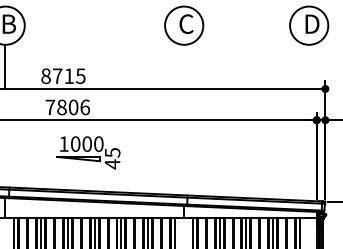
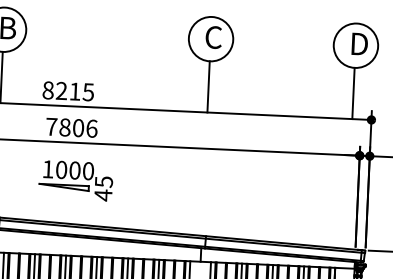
line: (183, 66) -> (208, 86), added
line: (308, 66) -> (353, 93), added
text: (57, 75) -> (61, 90), 8715 -> 8215
part: (88, 152) -> (76, 180), moved

